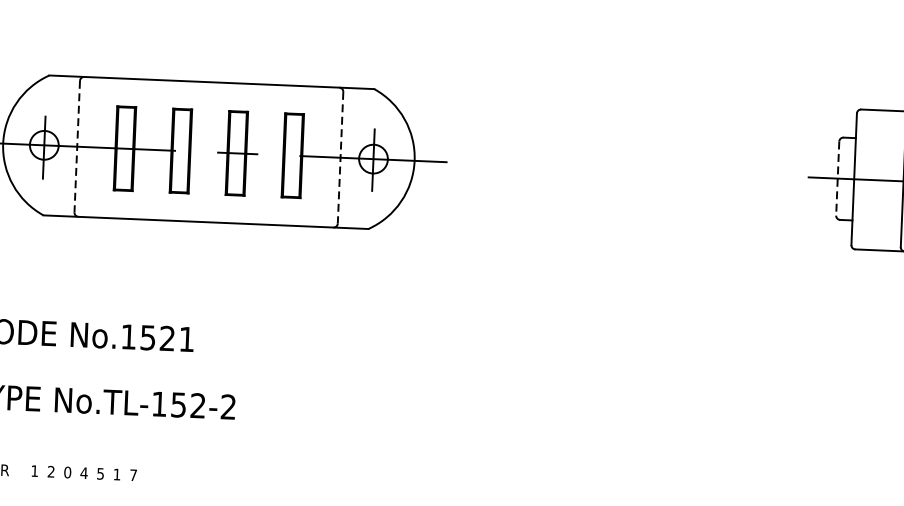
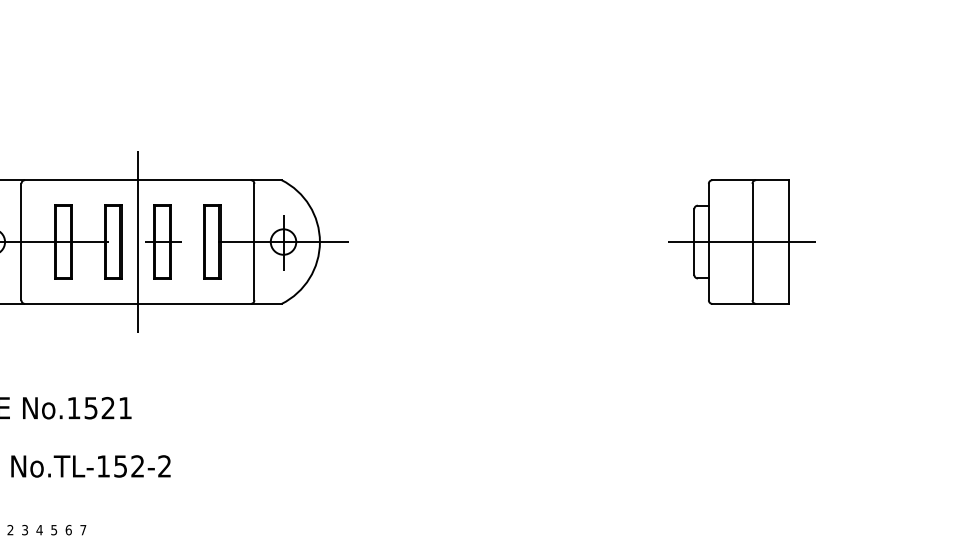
line: (77, 147) -> (21, 242), dashed -> solid
line: (208, 152) -> (137, 242), added
line: (340, 158) -> (254, 242), dashed -> solid
line: (837, 179) -> (694, 242), dashed -> solid
text: (68, 472) -> (25, 530), 0 -> 3
text: (116, 473) -> (68, 529), 1 -> 6

